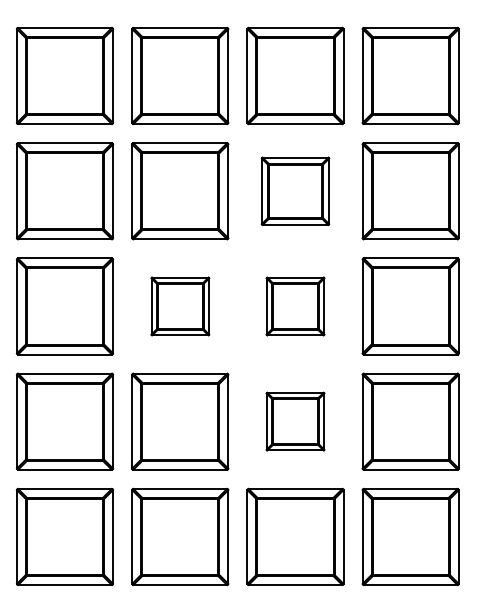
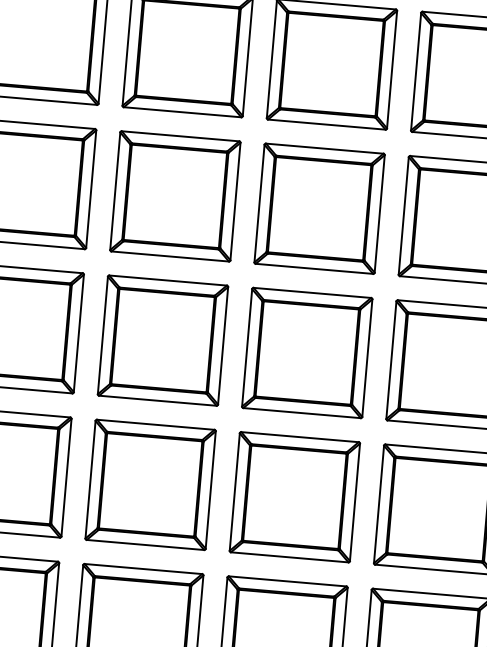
part: (295, 191) -> (319, 209), size x1.43
part: (180, 306) -> (163, 340), size x1.67
part: (295, 306) -> (307, 353), size x1.67
part: (295, 421) -> (294, 496), size x1.67

